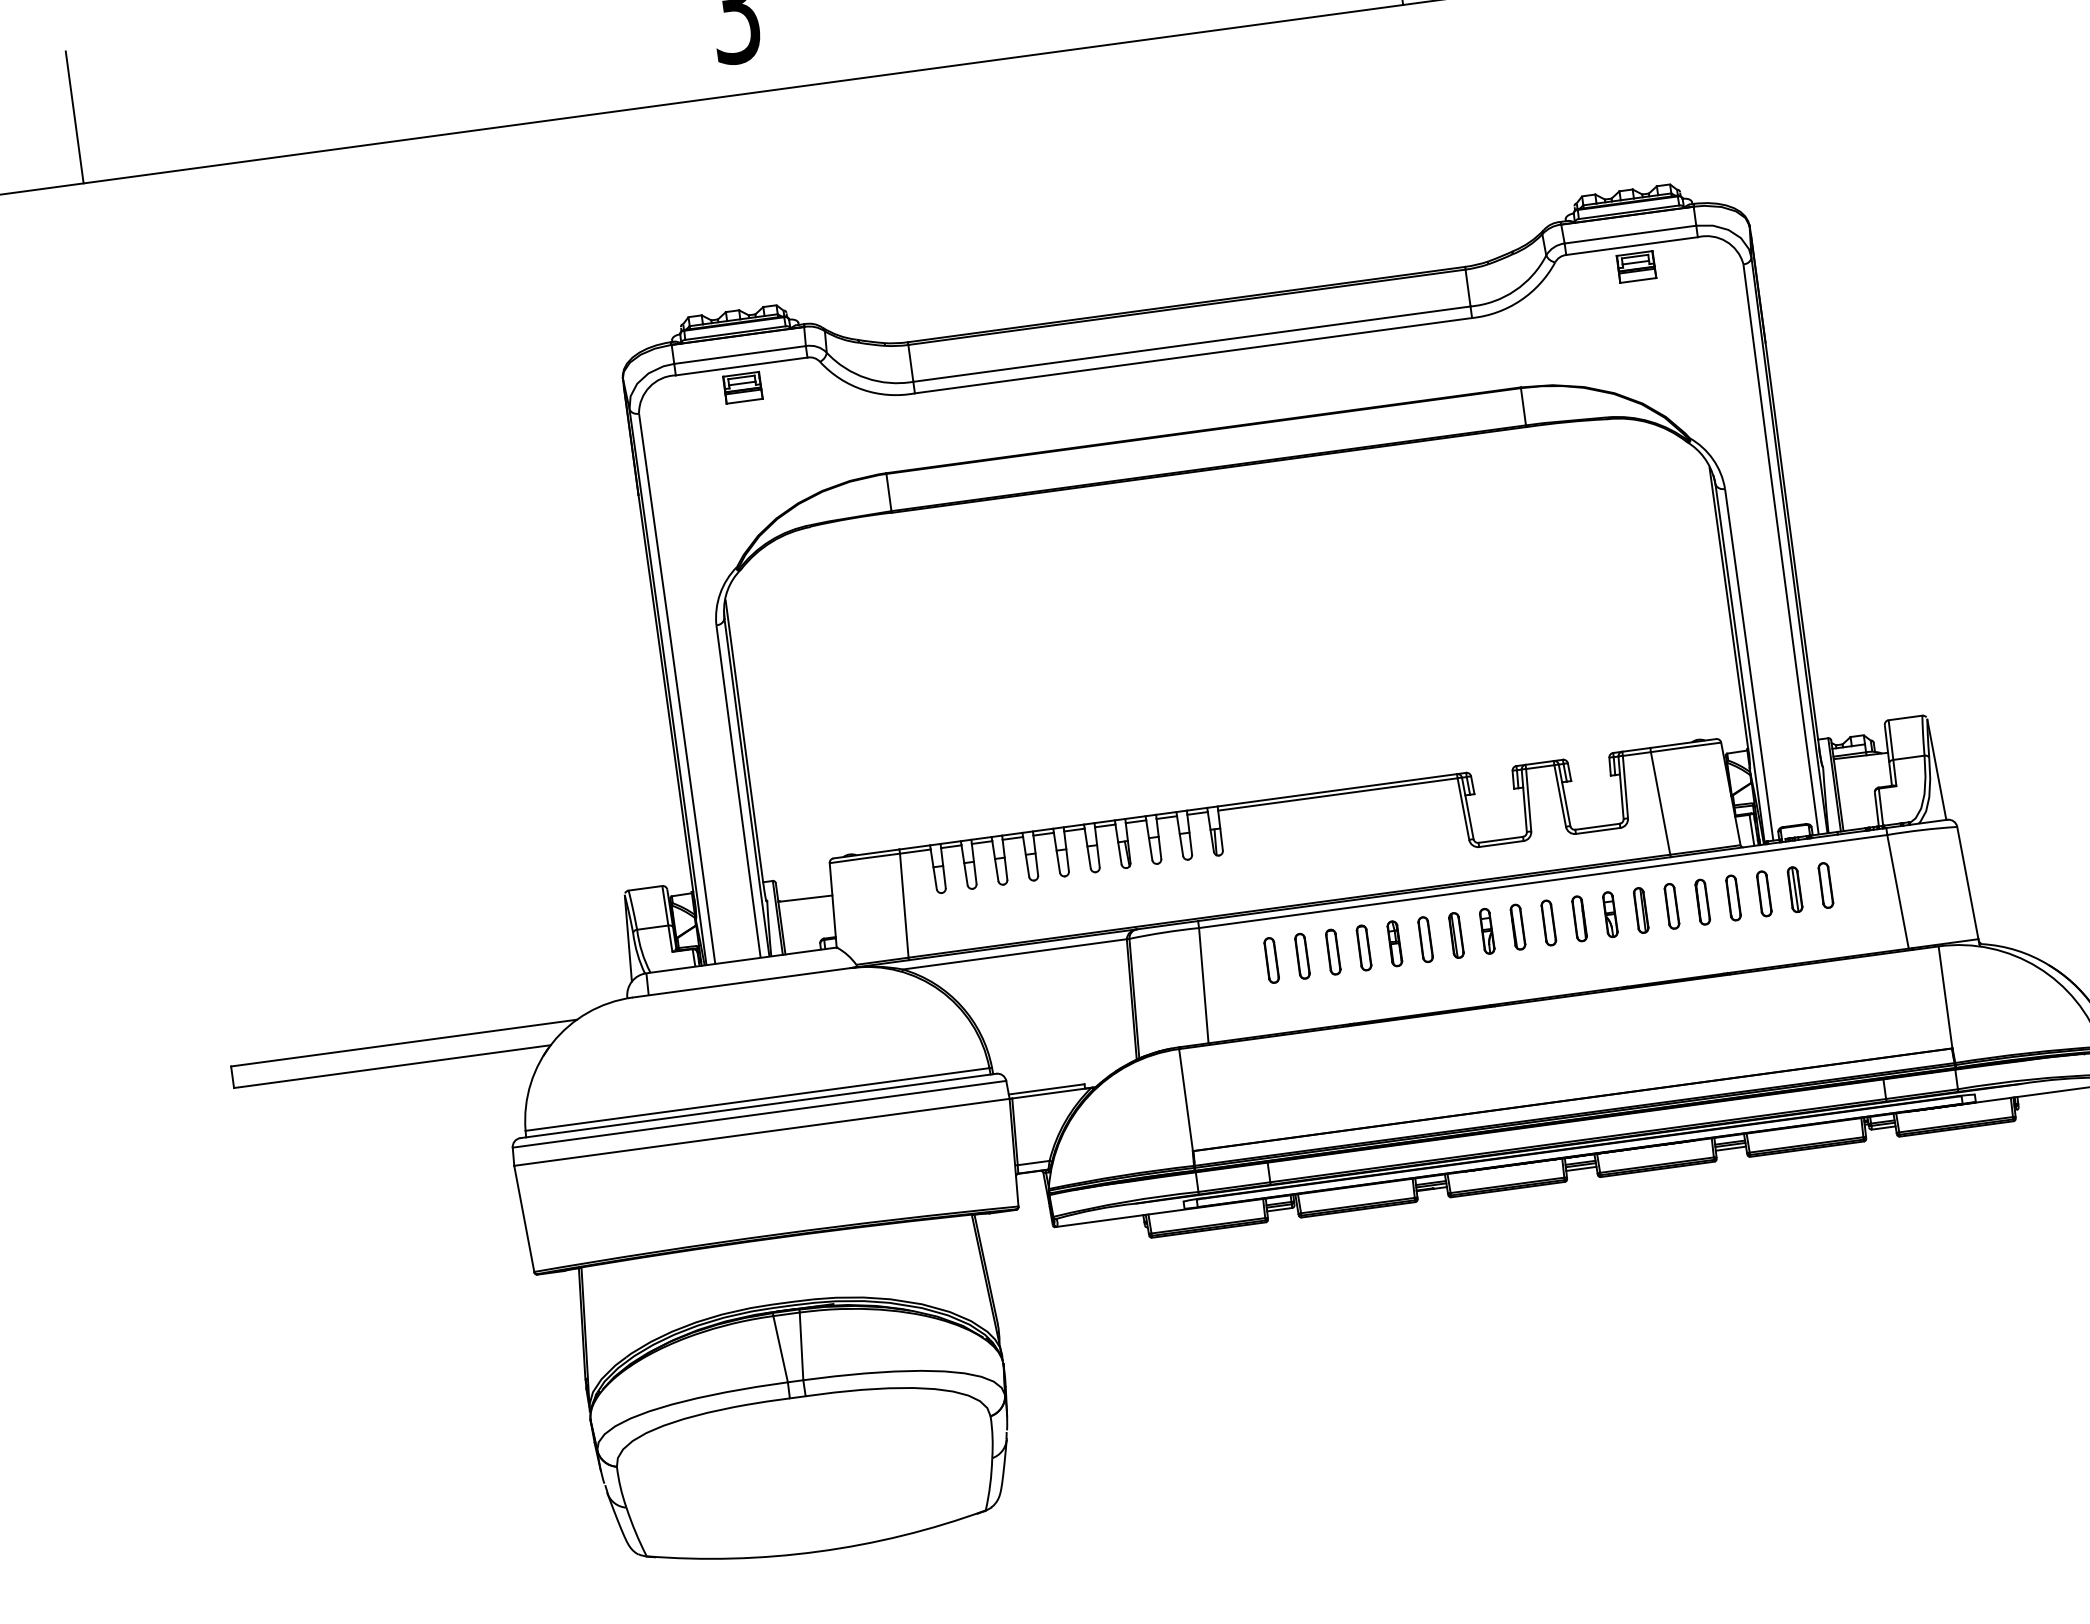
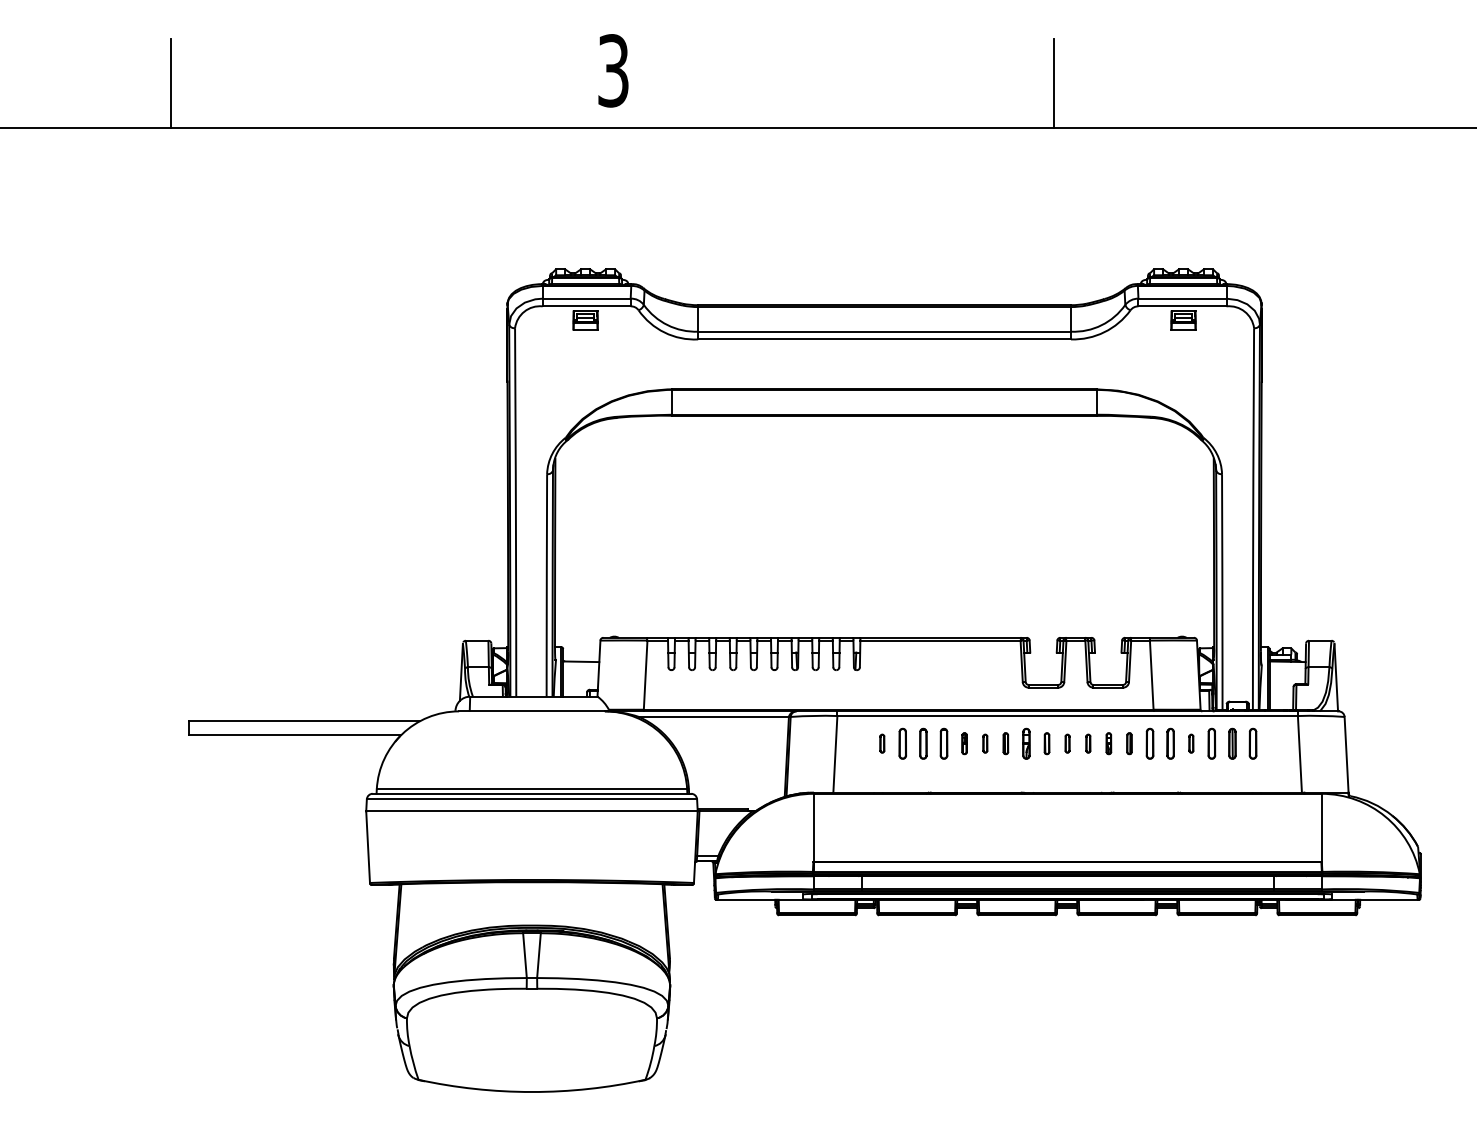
part: (1733, 897) -> (1191, 743), size x0.6
part: (1641, 910) -> (1129, 743), size x0.7
part: (1609, 914) -> (1108, 743), size x0.7
part: (1579, 918) -> (1088, 743), size x0.6
part: (1548, 922) -> (1067, 743), size x0.6
part: (1517, 926) -> (1046, 743), size x0.7
part: (1455, 935) -> (1005, 743), size x0.7
part: (1425, 939) -> (985, 743), size x0.6
part: (1394, 943) -> (964, 743), size x0.7
part: (1272, 959) -> (882, 743), size x0.6

